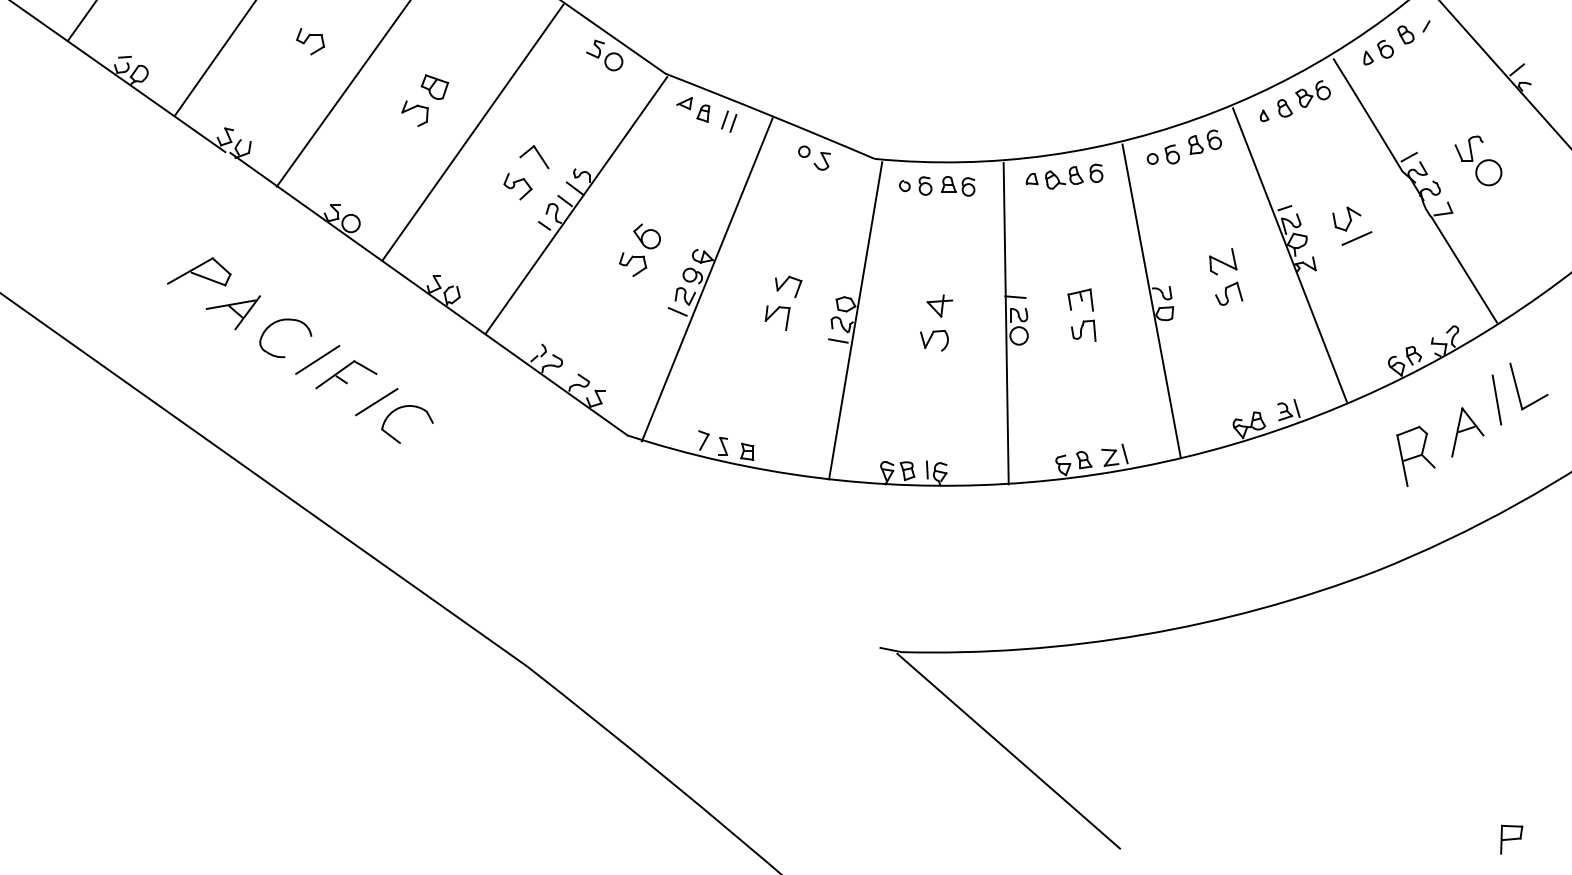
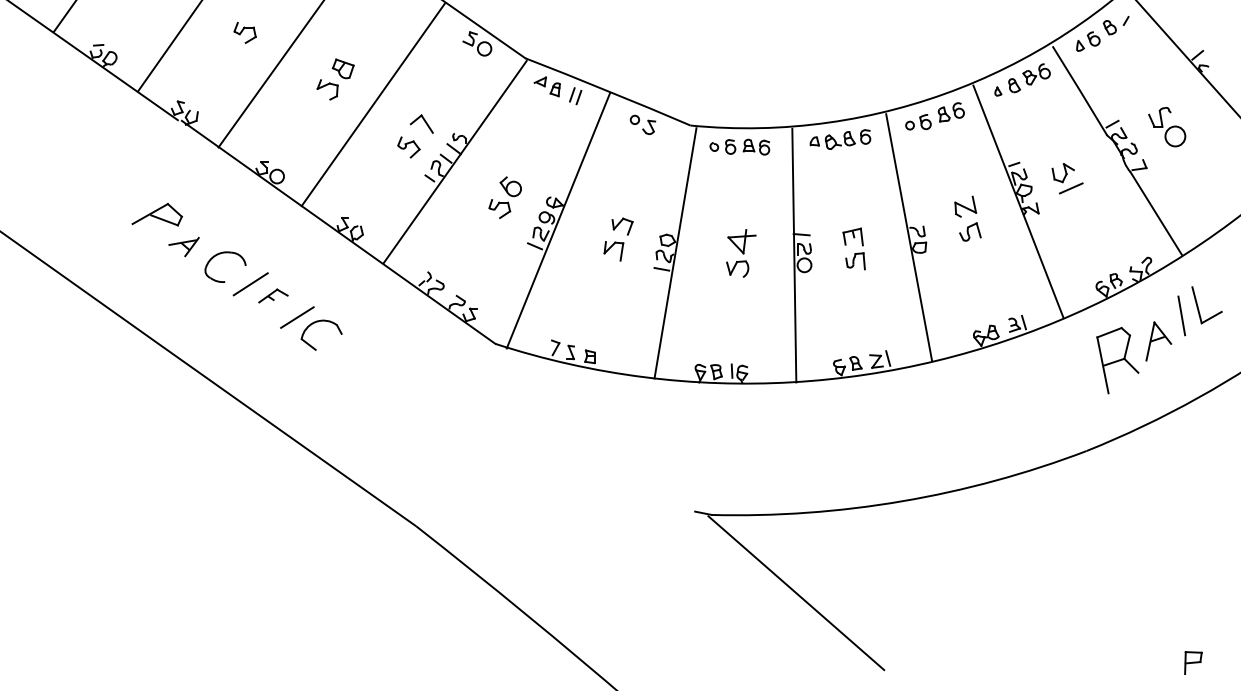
part: (939, 305) -> (741, 241), size x1.4
part: (232, 312) -> (183, 246), size x0.7
part: (346, 374) -> (273, 295), size x0.6
part: (1415, 455) -> (1117, 359), size x1.4

